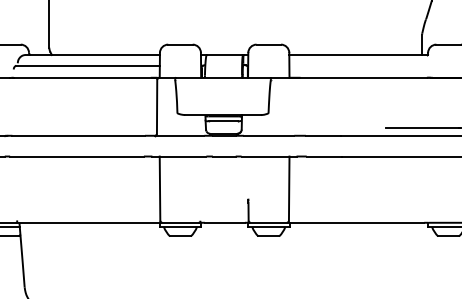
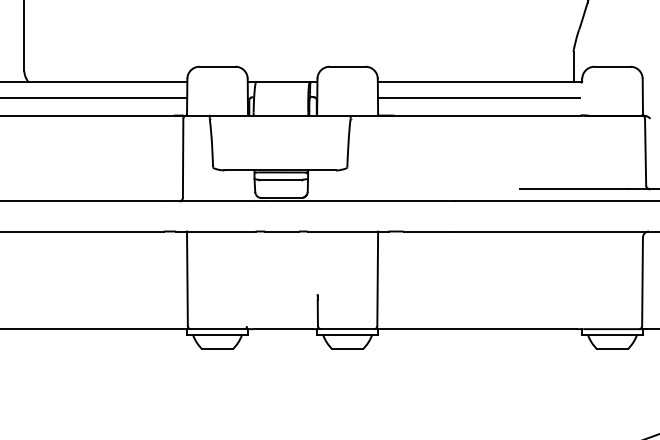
line: (357, 65) -> (478, 97), added

